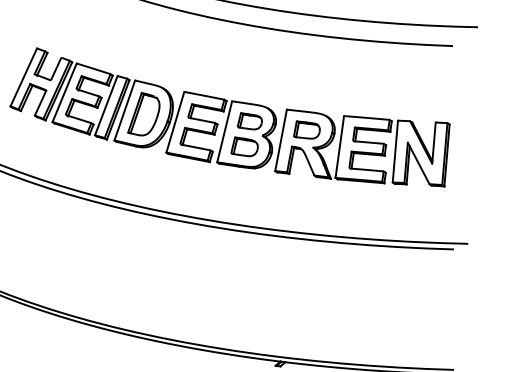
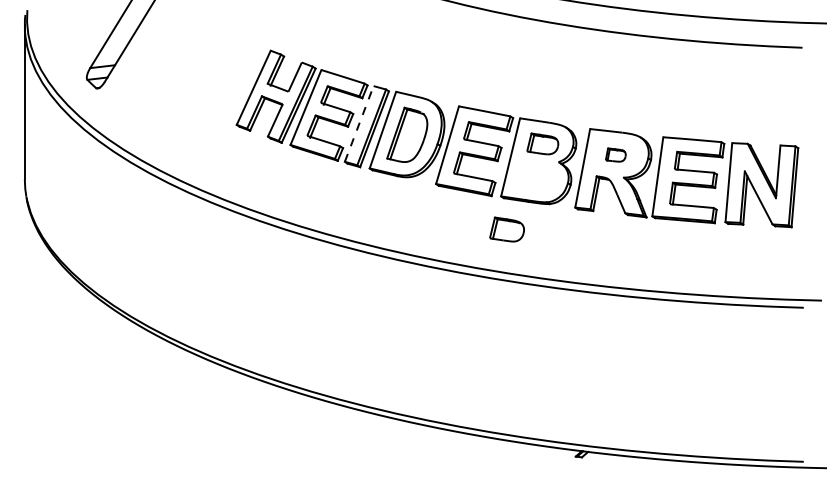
line: (106, 105) -> (359, 123), solid -> dashed
part: (306, 129) -> (615, 154), size x0.6
part: (244, 146) -> (506, 229), moved

